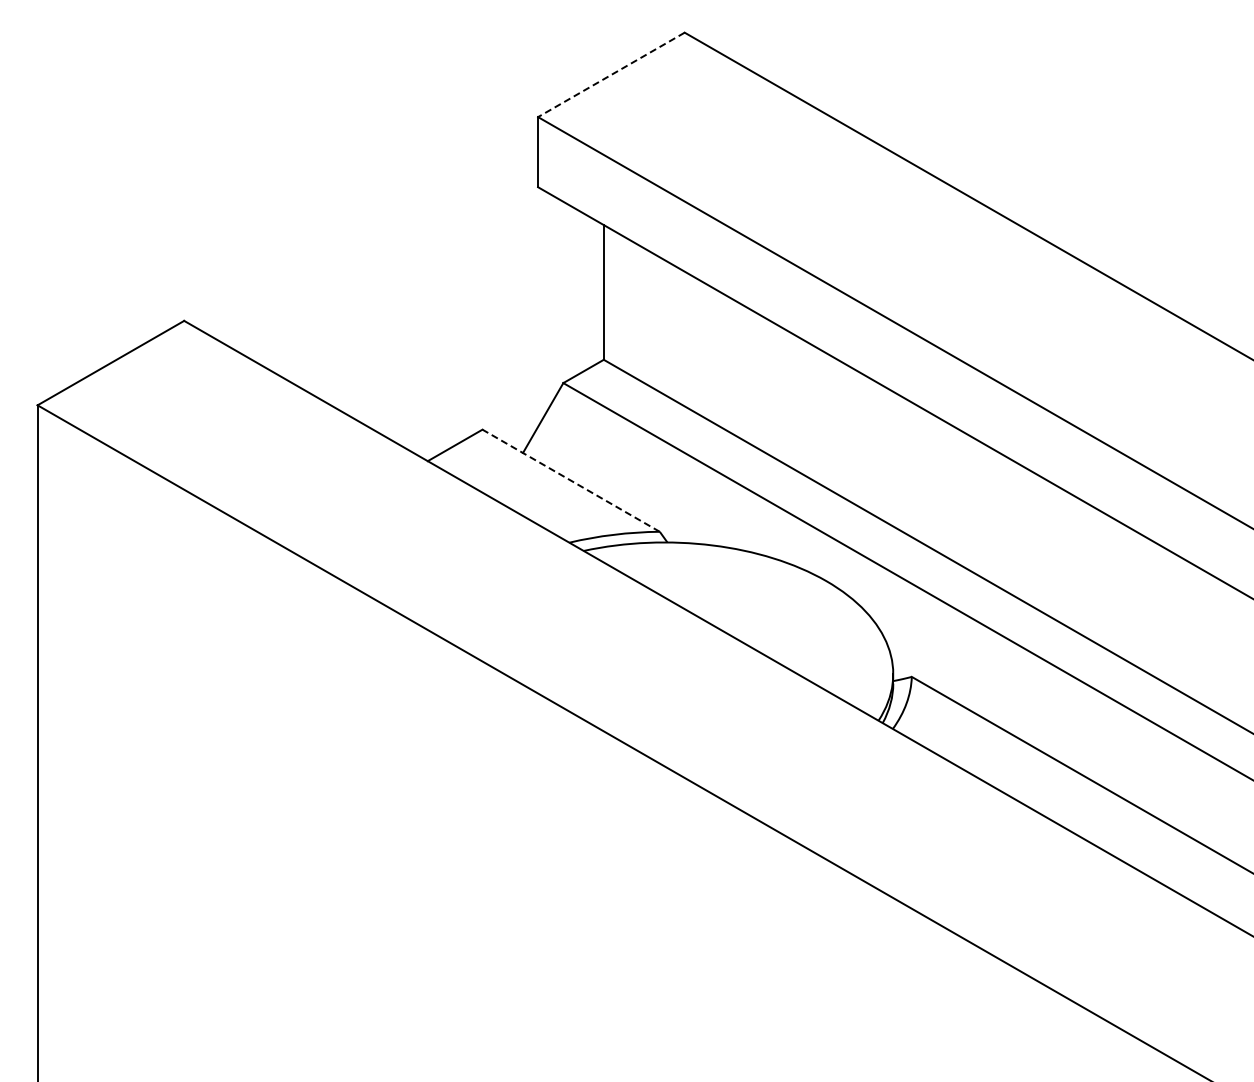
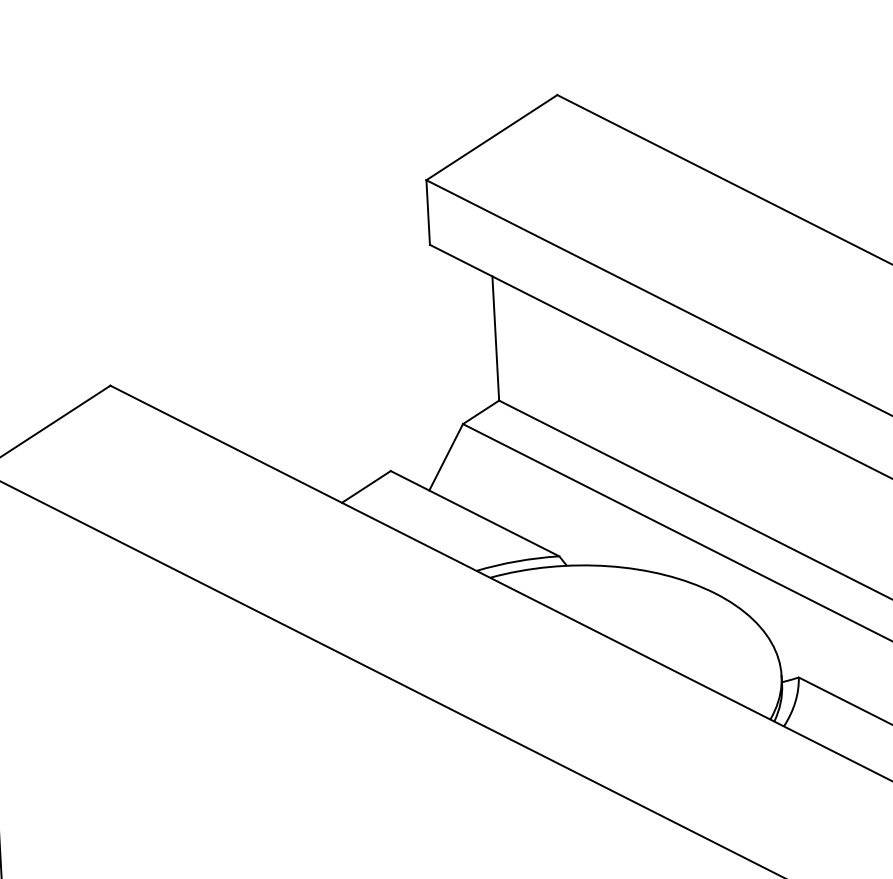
line: (611, 74) -> (491, 137), dashed -> solid
line: (570, 480) -> (474, 513), dashed -> solid

